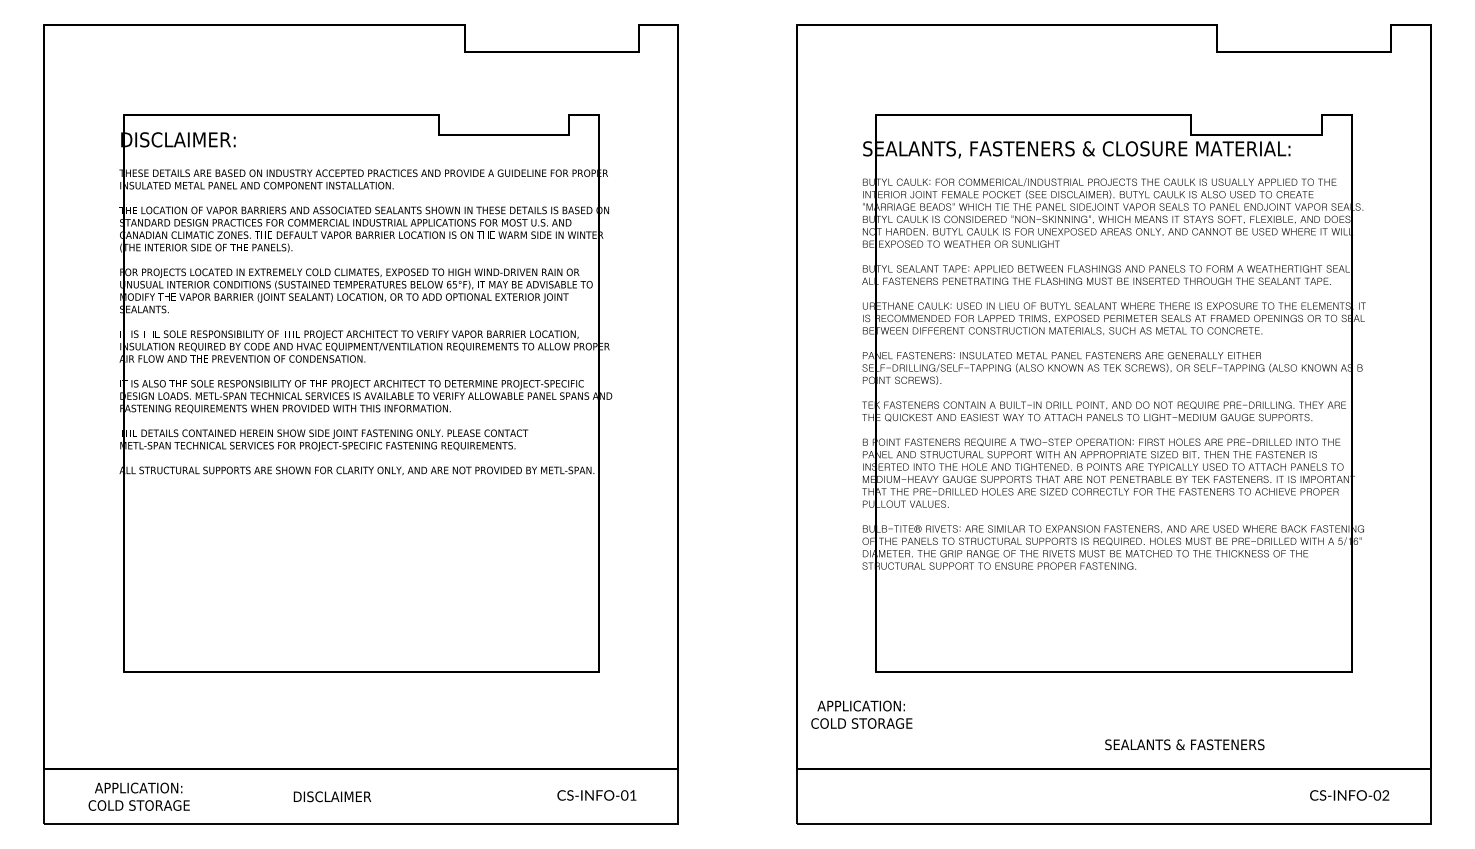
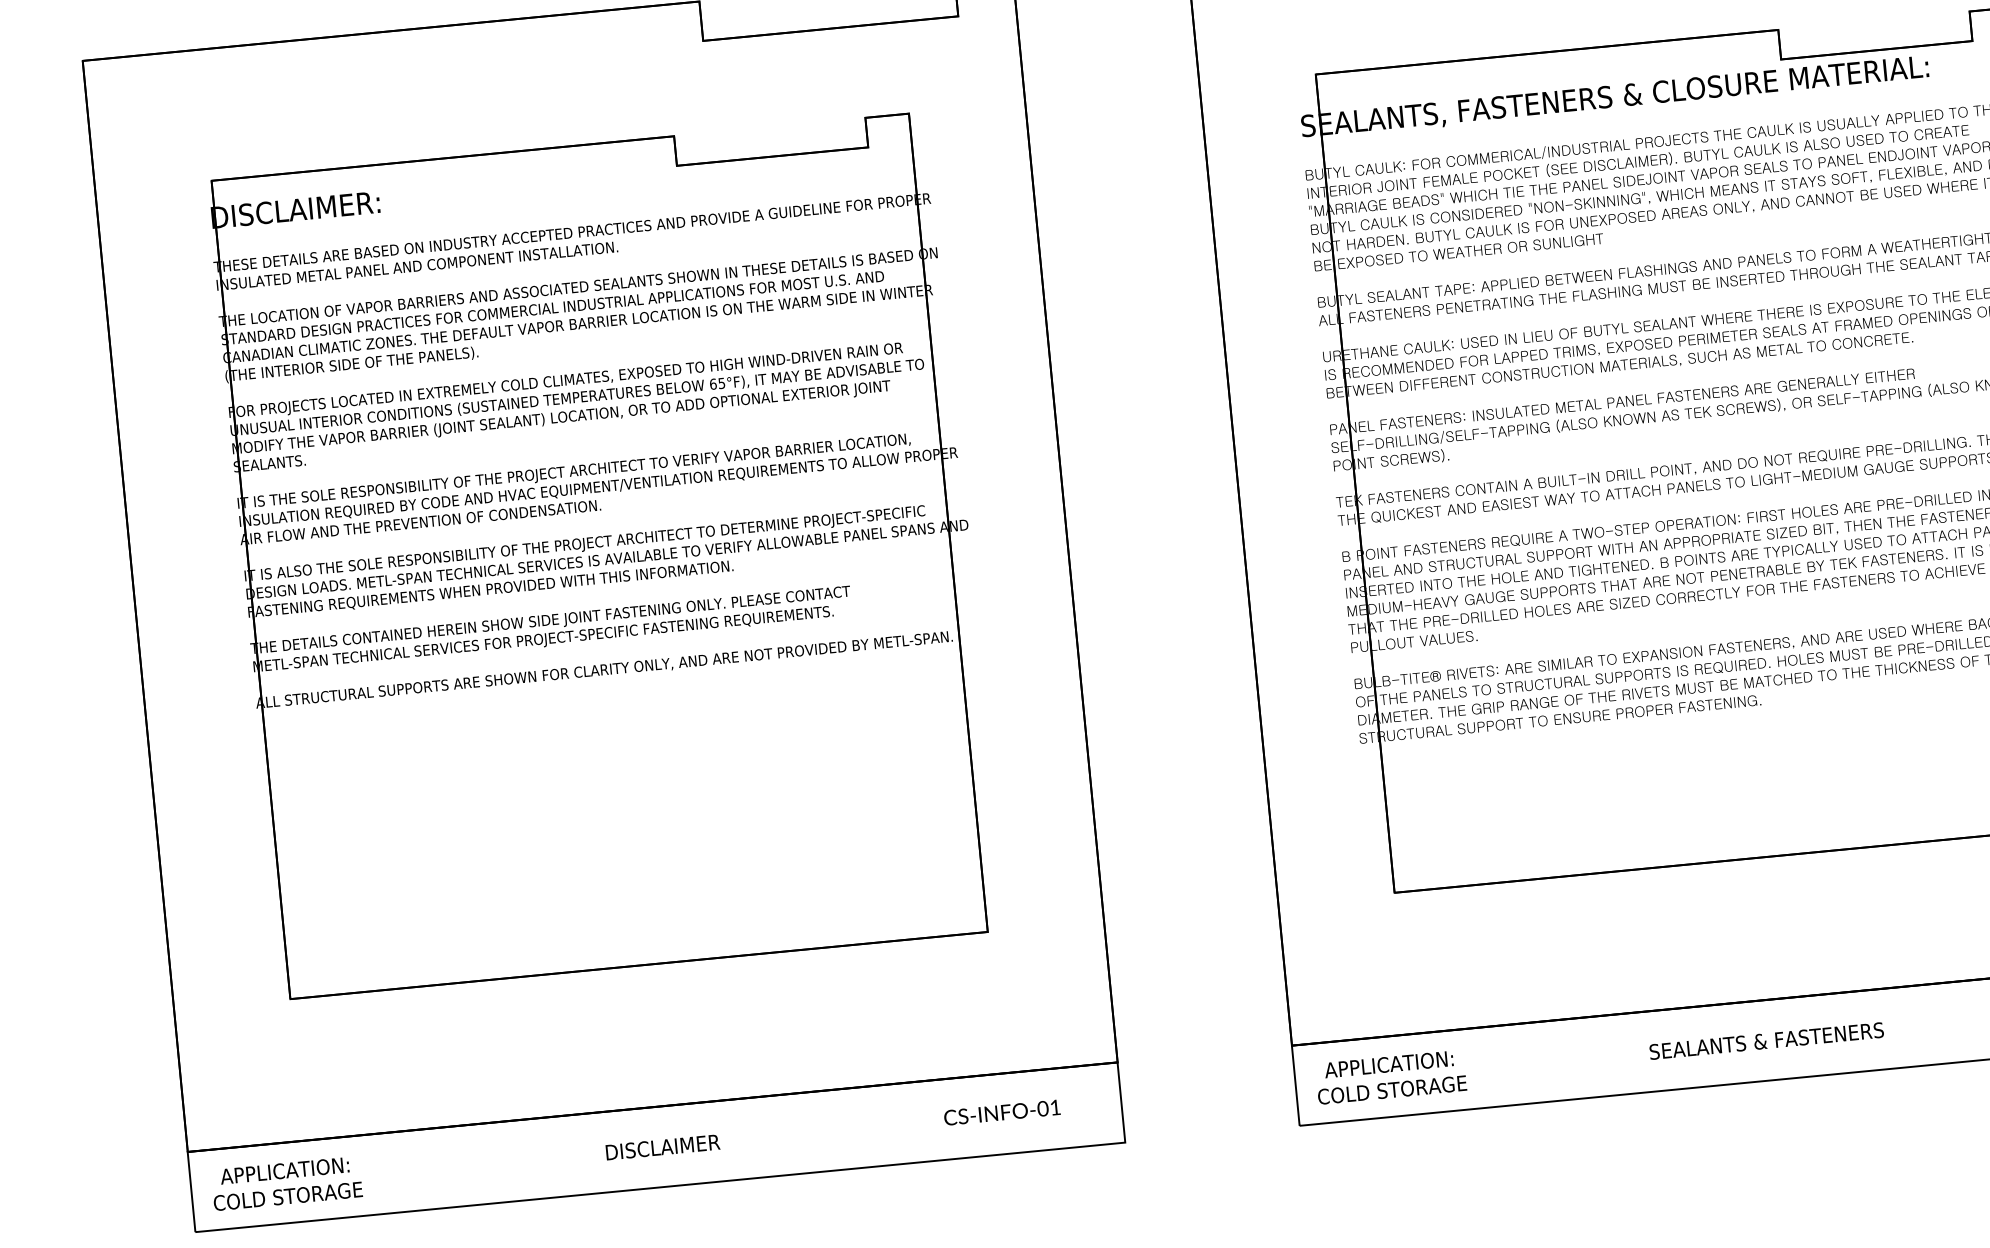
text: (861, 714) -> (1390, 1076), moved
text: (1184, 744) -> (1766, 1040), moved
text: (138, 796) -> (285, 1183), moved
text: (332, 796) -> (662, 1146), moved

